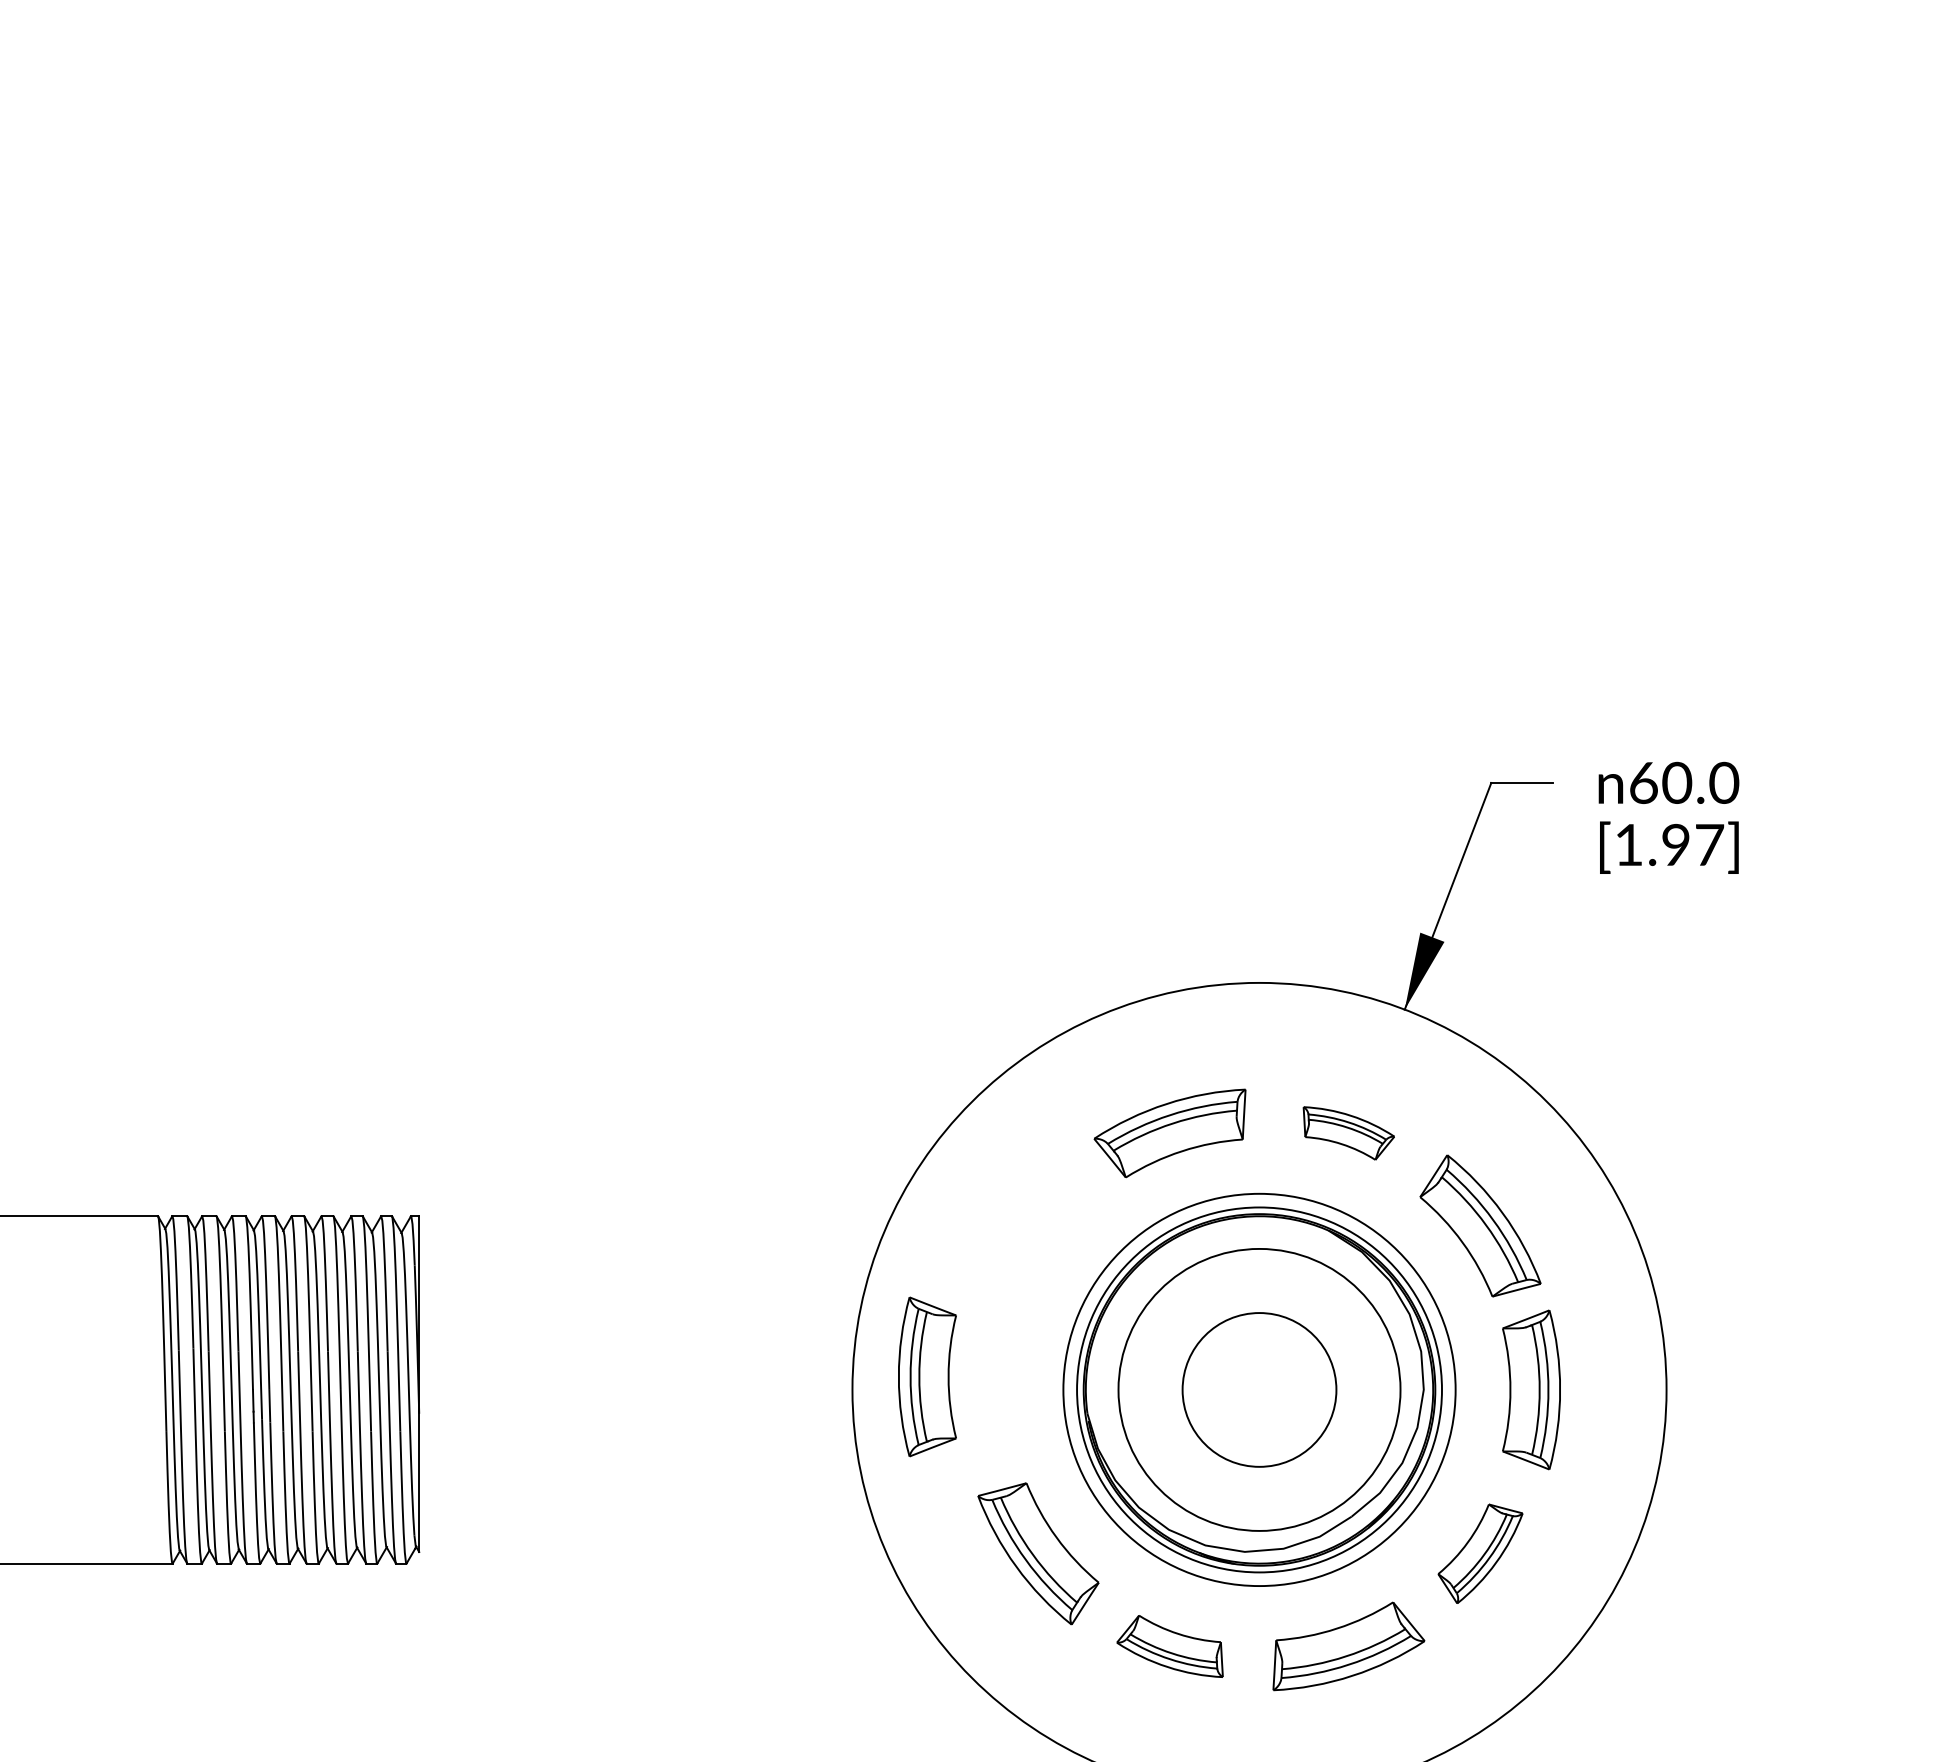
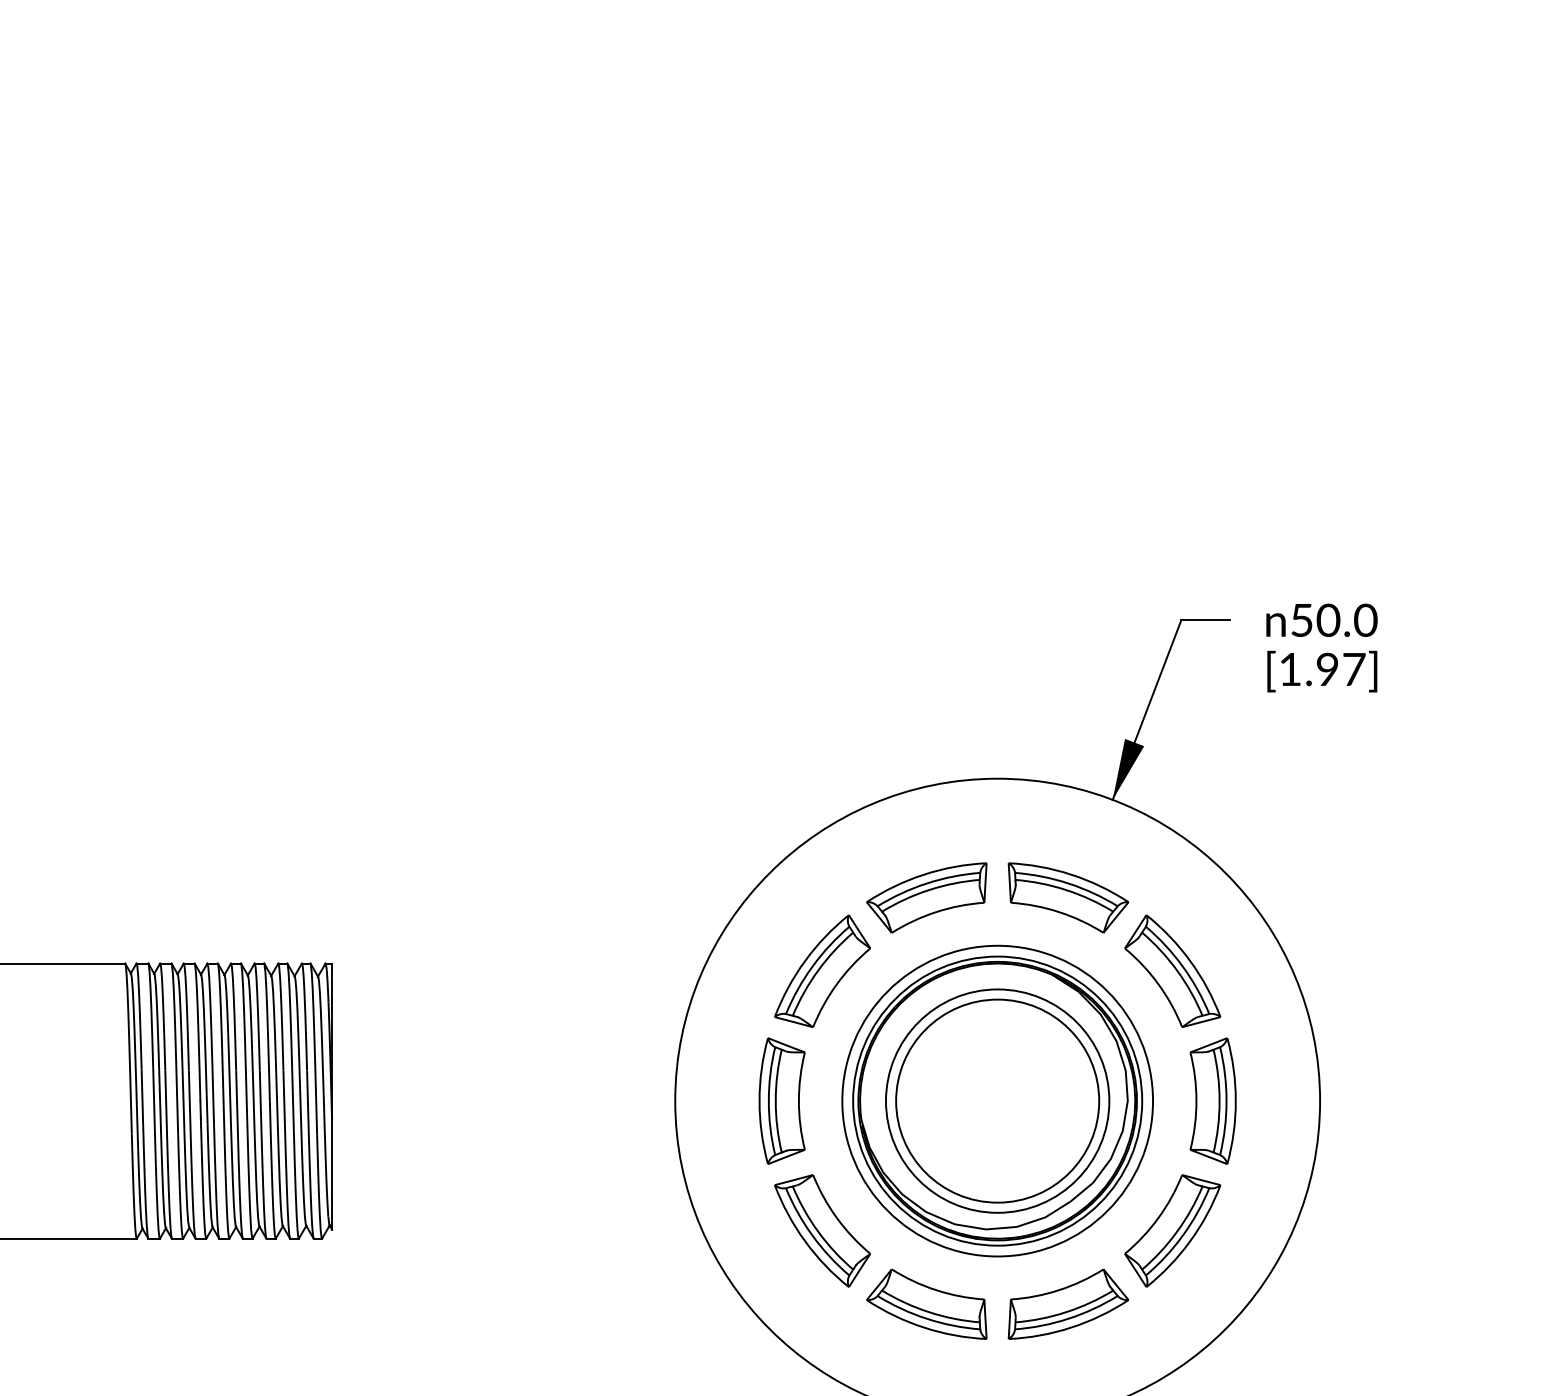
text: (1643, 783) -> (1301, 620), 60.0 -> 50.0
part: (1348, 1133) -> (1068, 898), size x1.67
part: (1038, 1225) -> (822, 970), added
part: (927, 1376) -> (782, 1100), moved
circle: (1259, 1389) -> (997, 1100), size x1.67
part: (1480, 1553) -> (1172, 1230), size x1.43
part: (1169, 1646) -> (926, 1304), size x1.43

